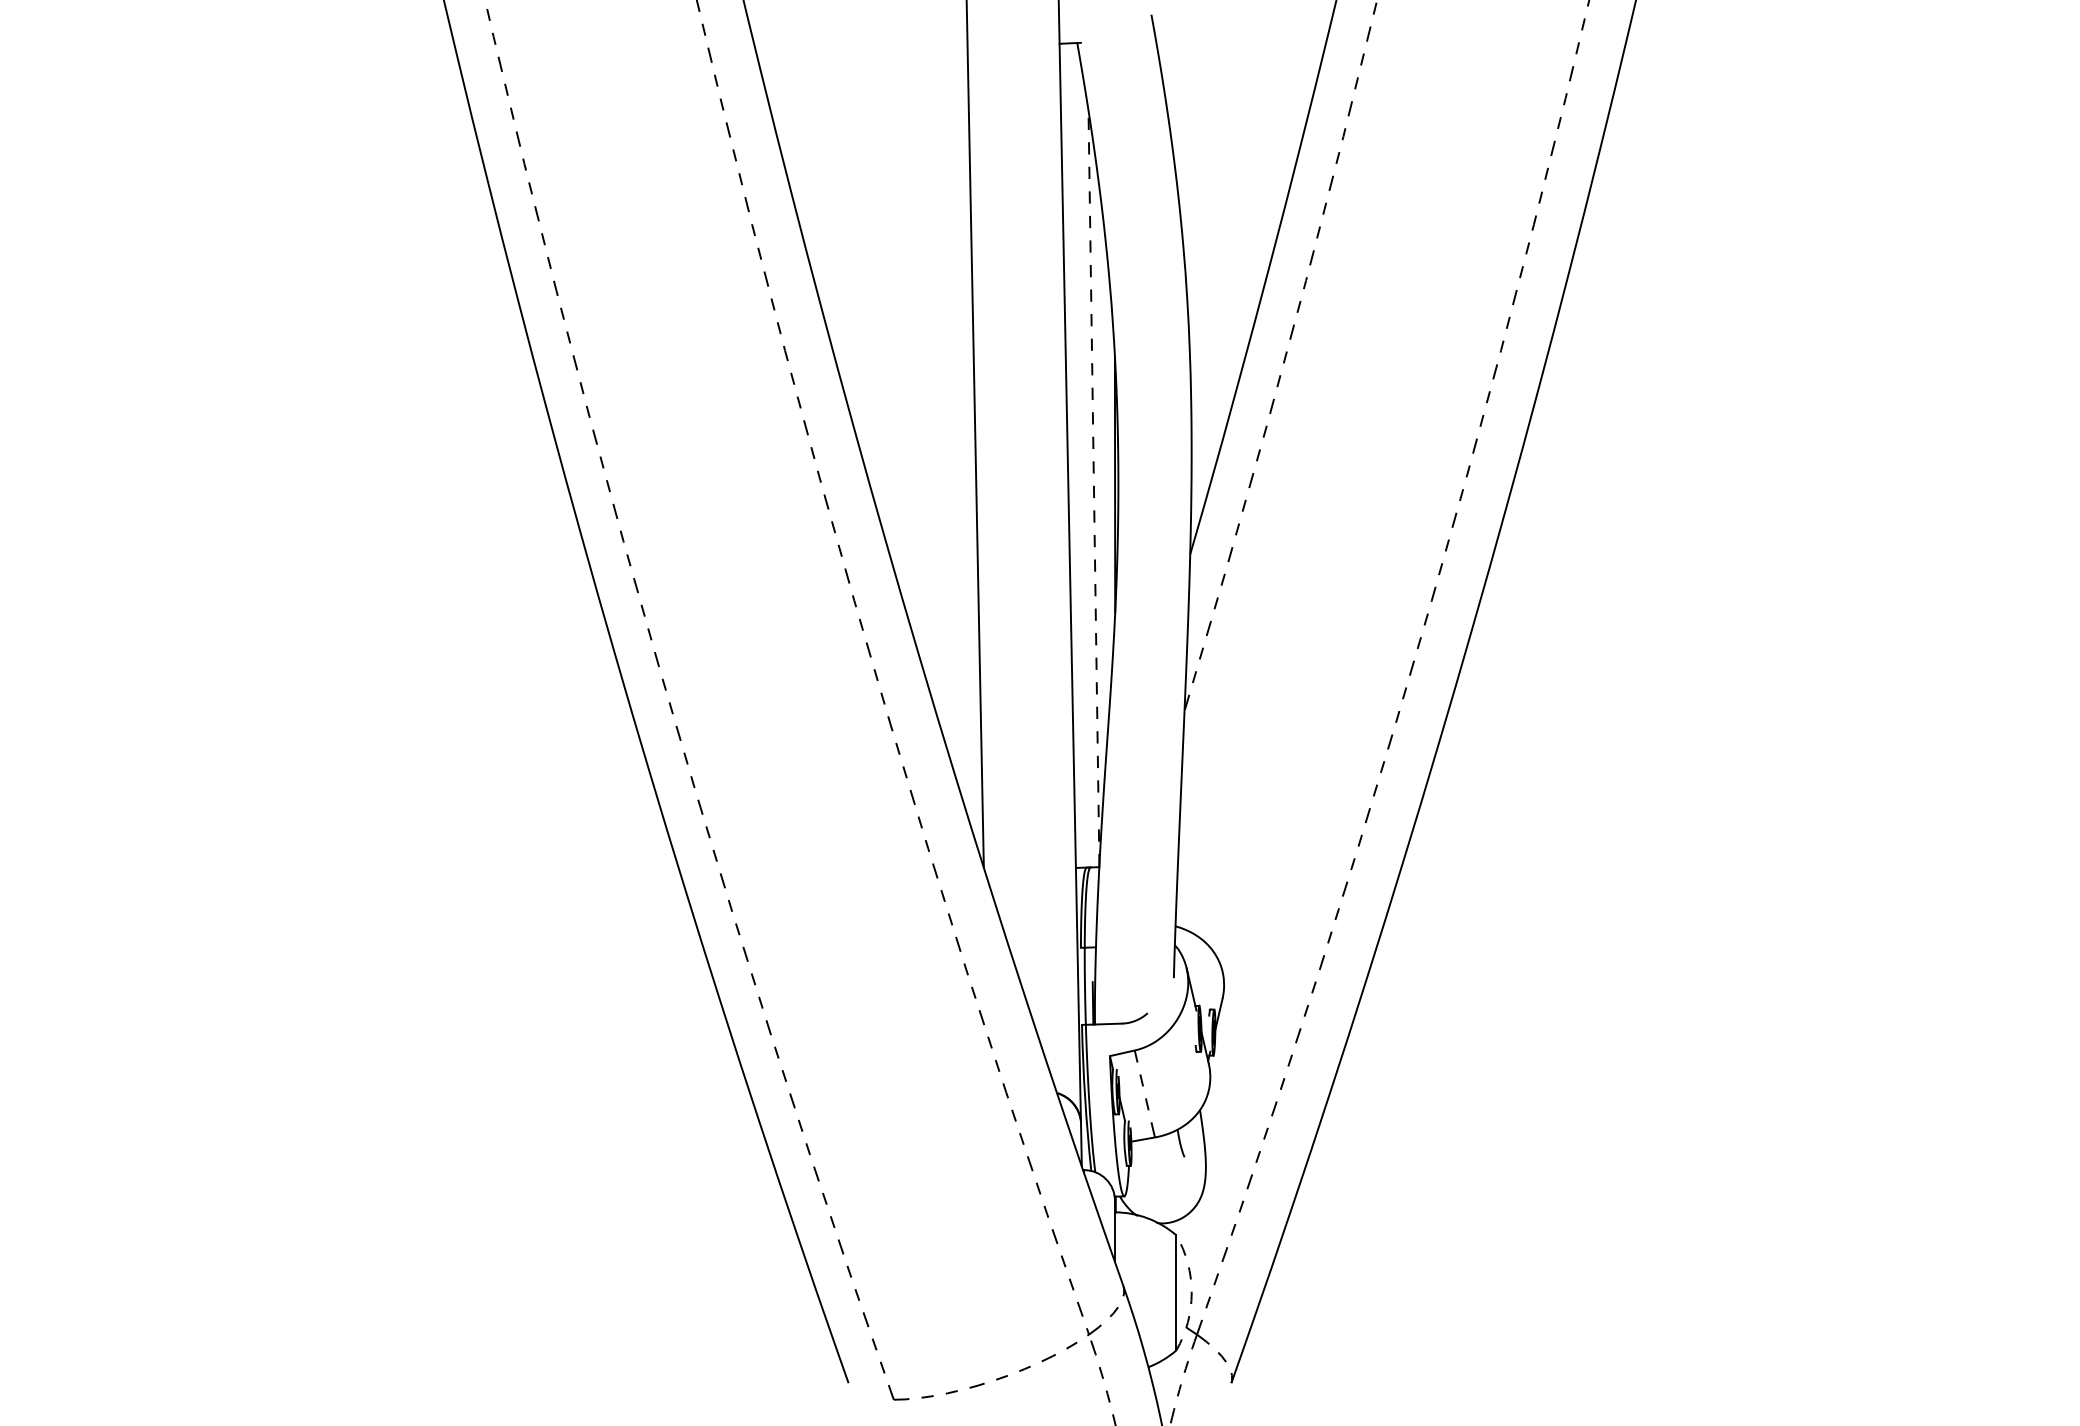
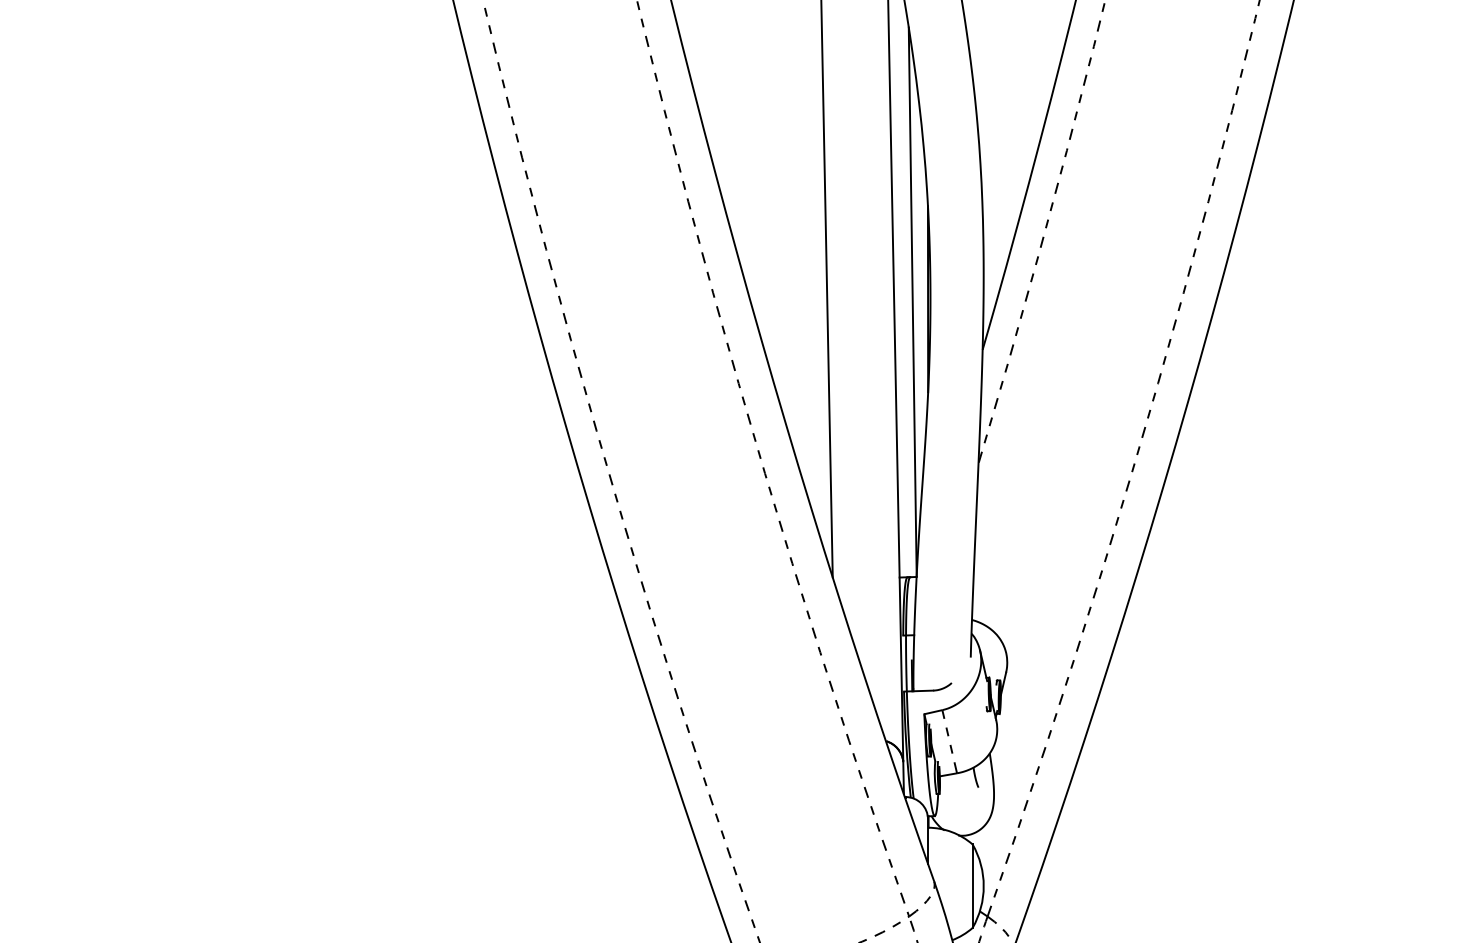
line: (1093, 488) -> (912, 301), dashed -> solid
arc: (1191, 1292) -> (983, 885), dashed -> solid

